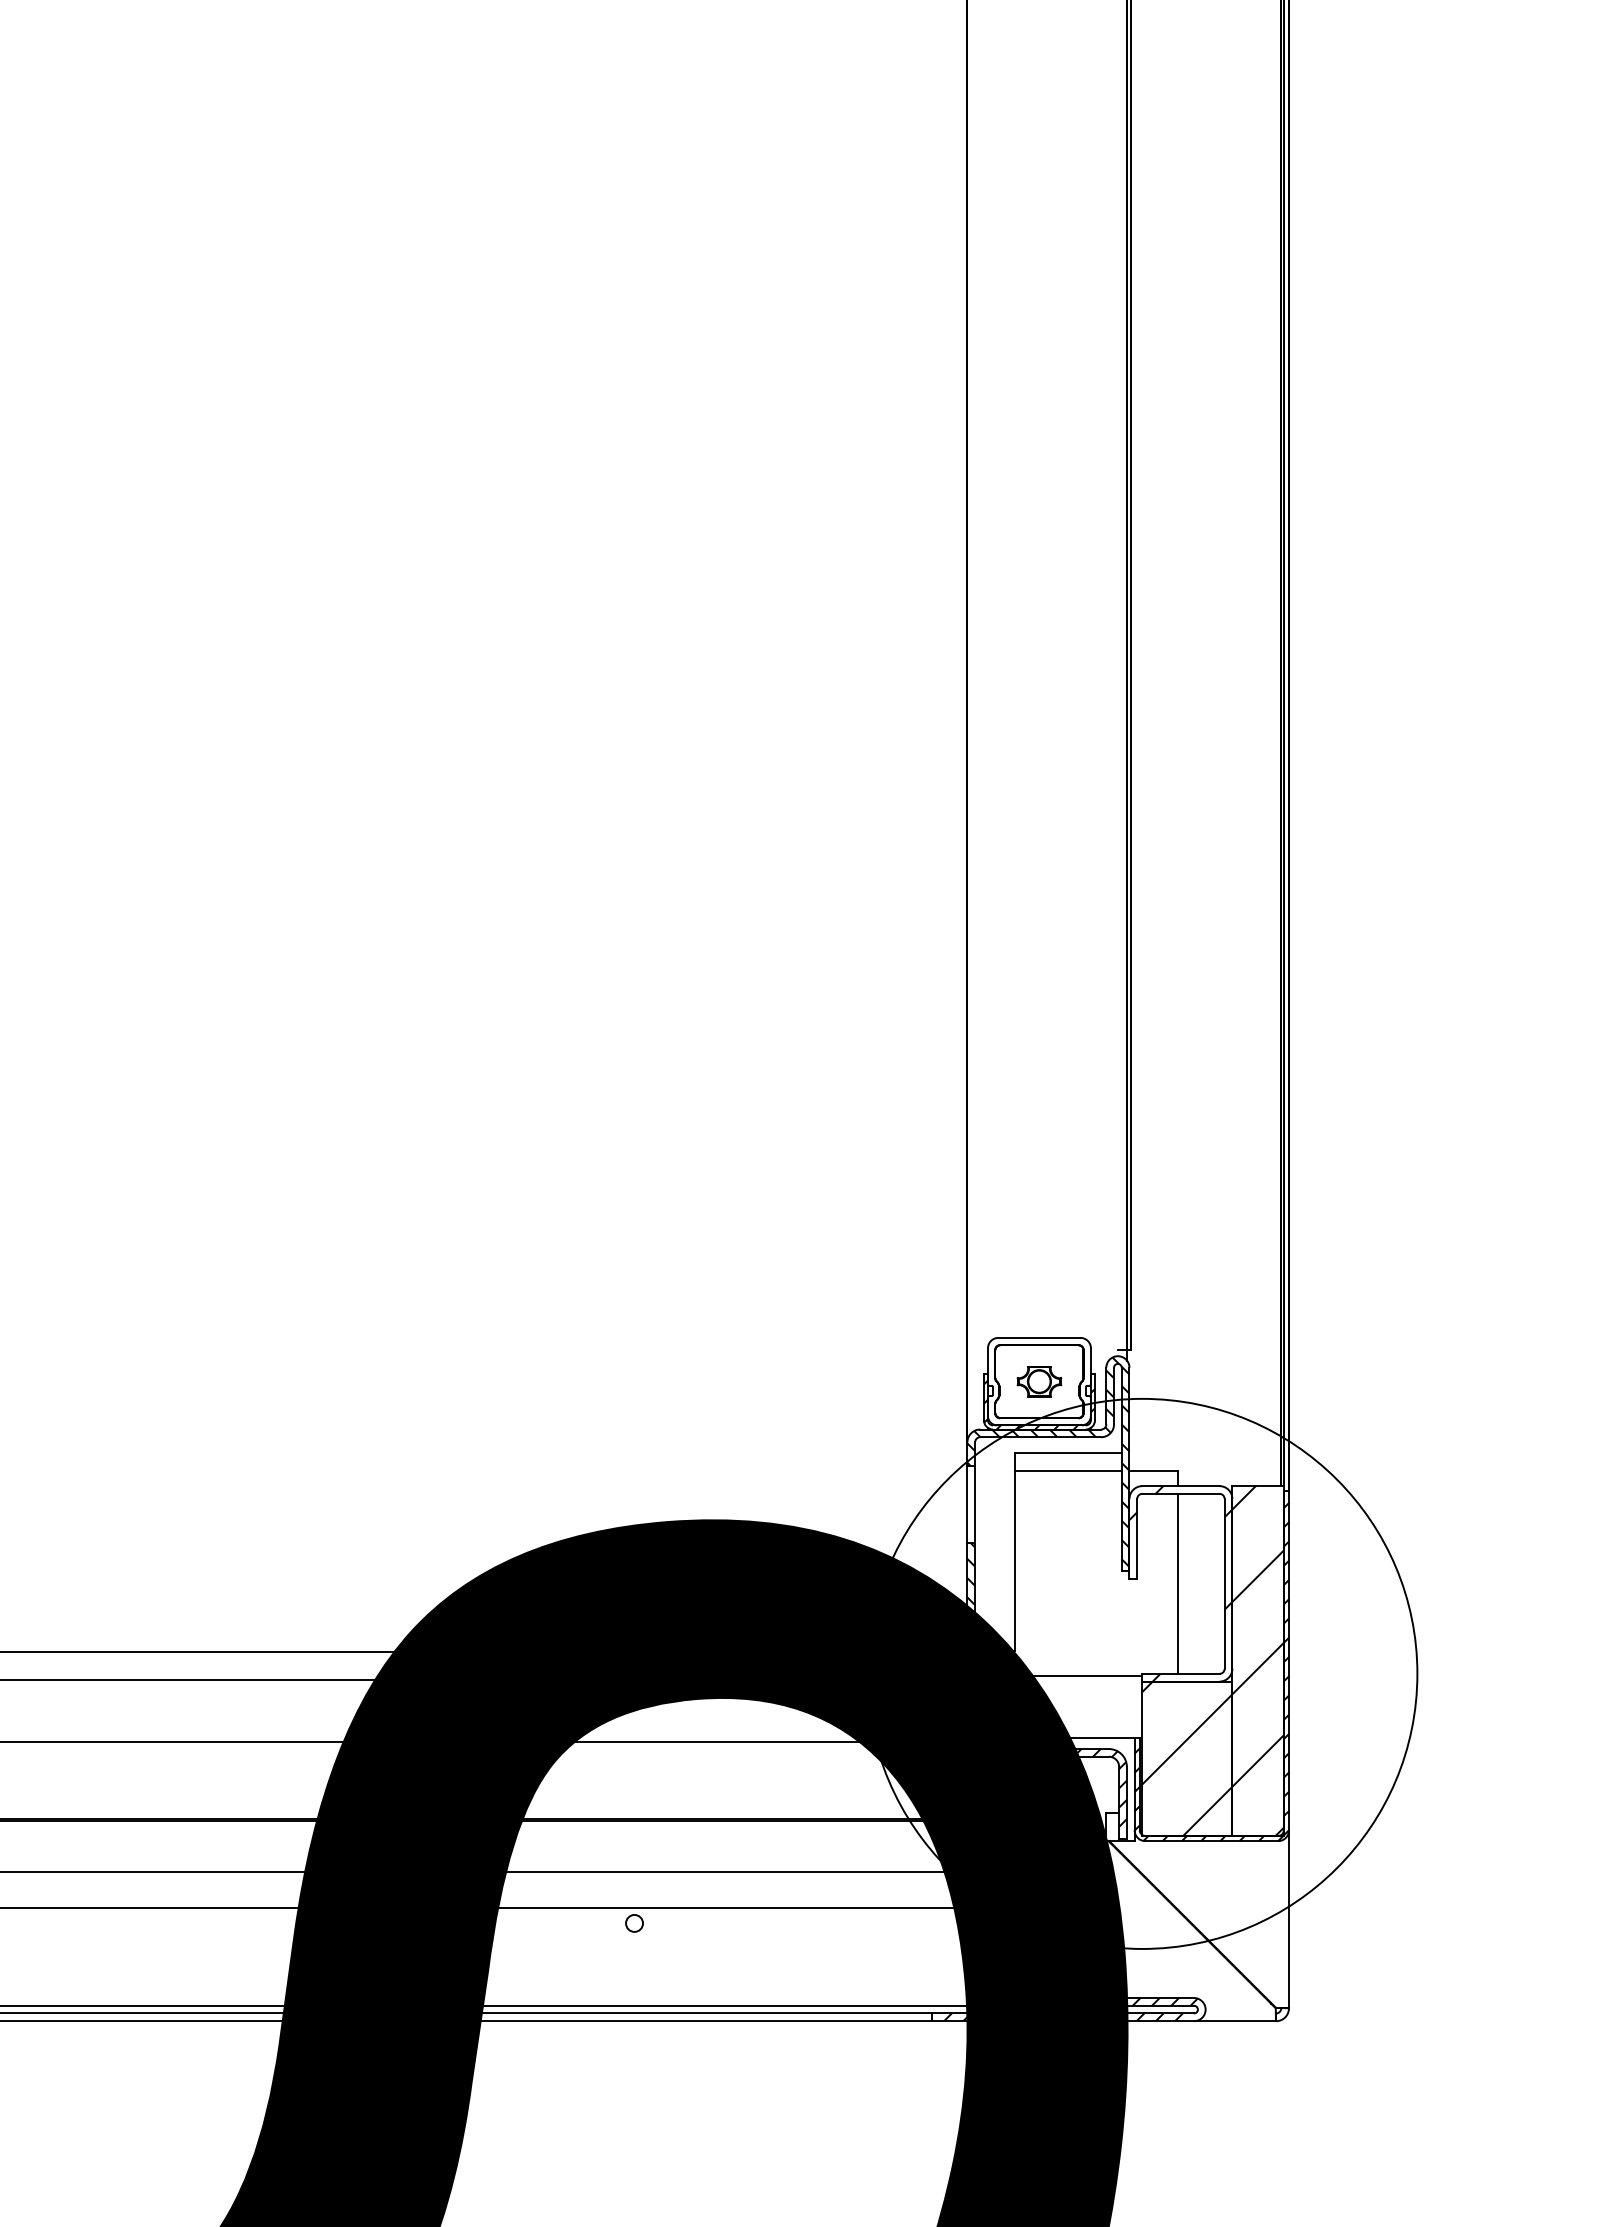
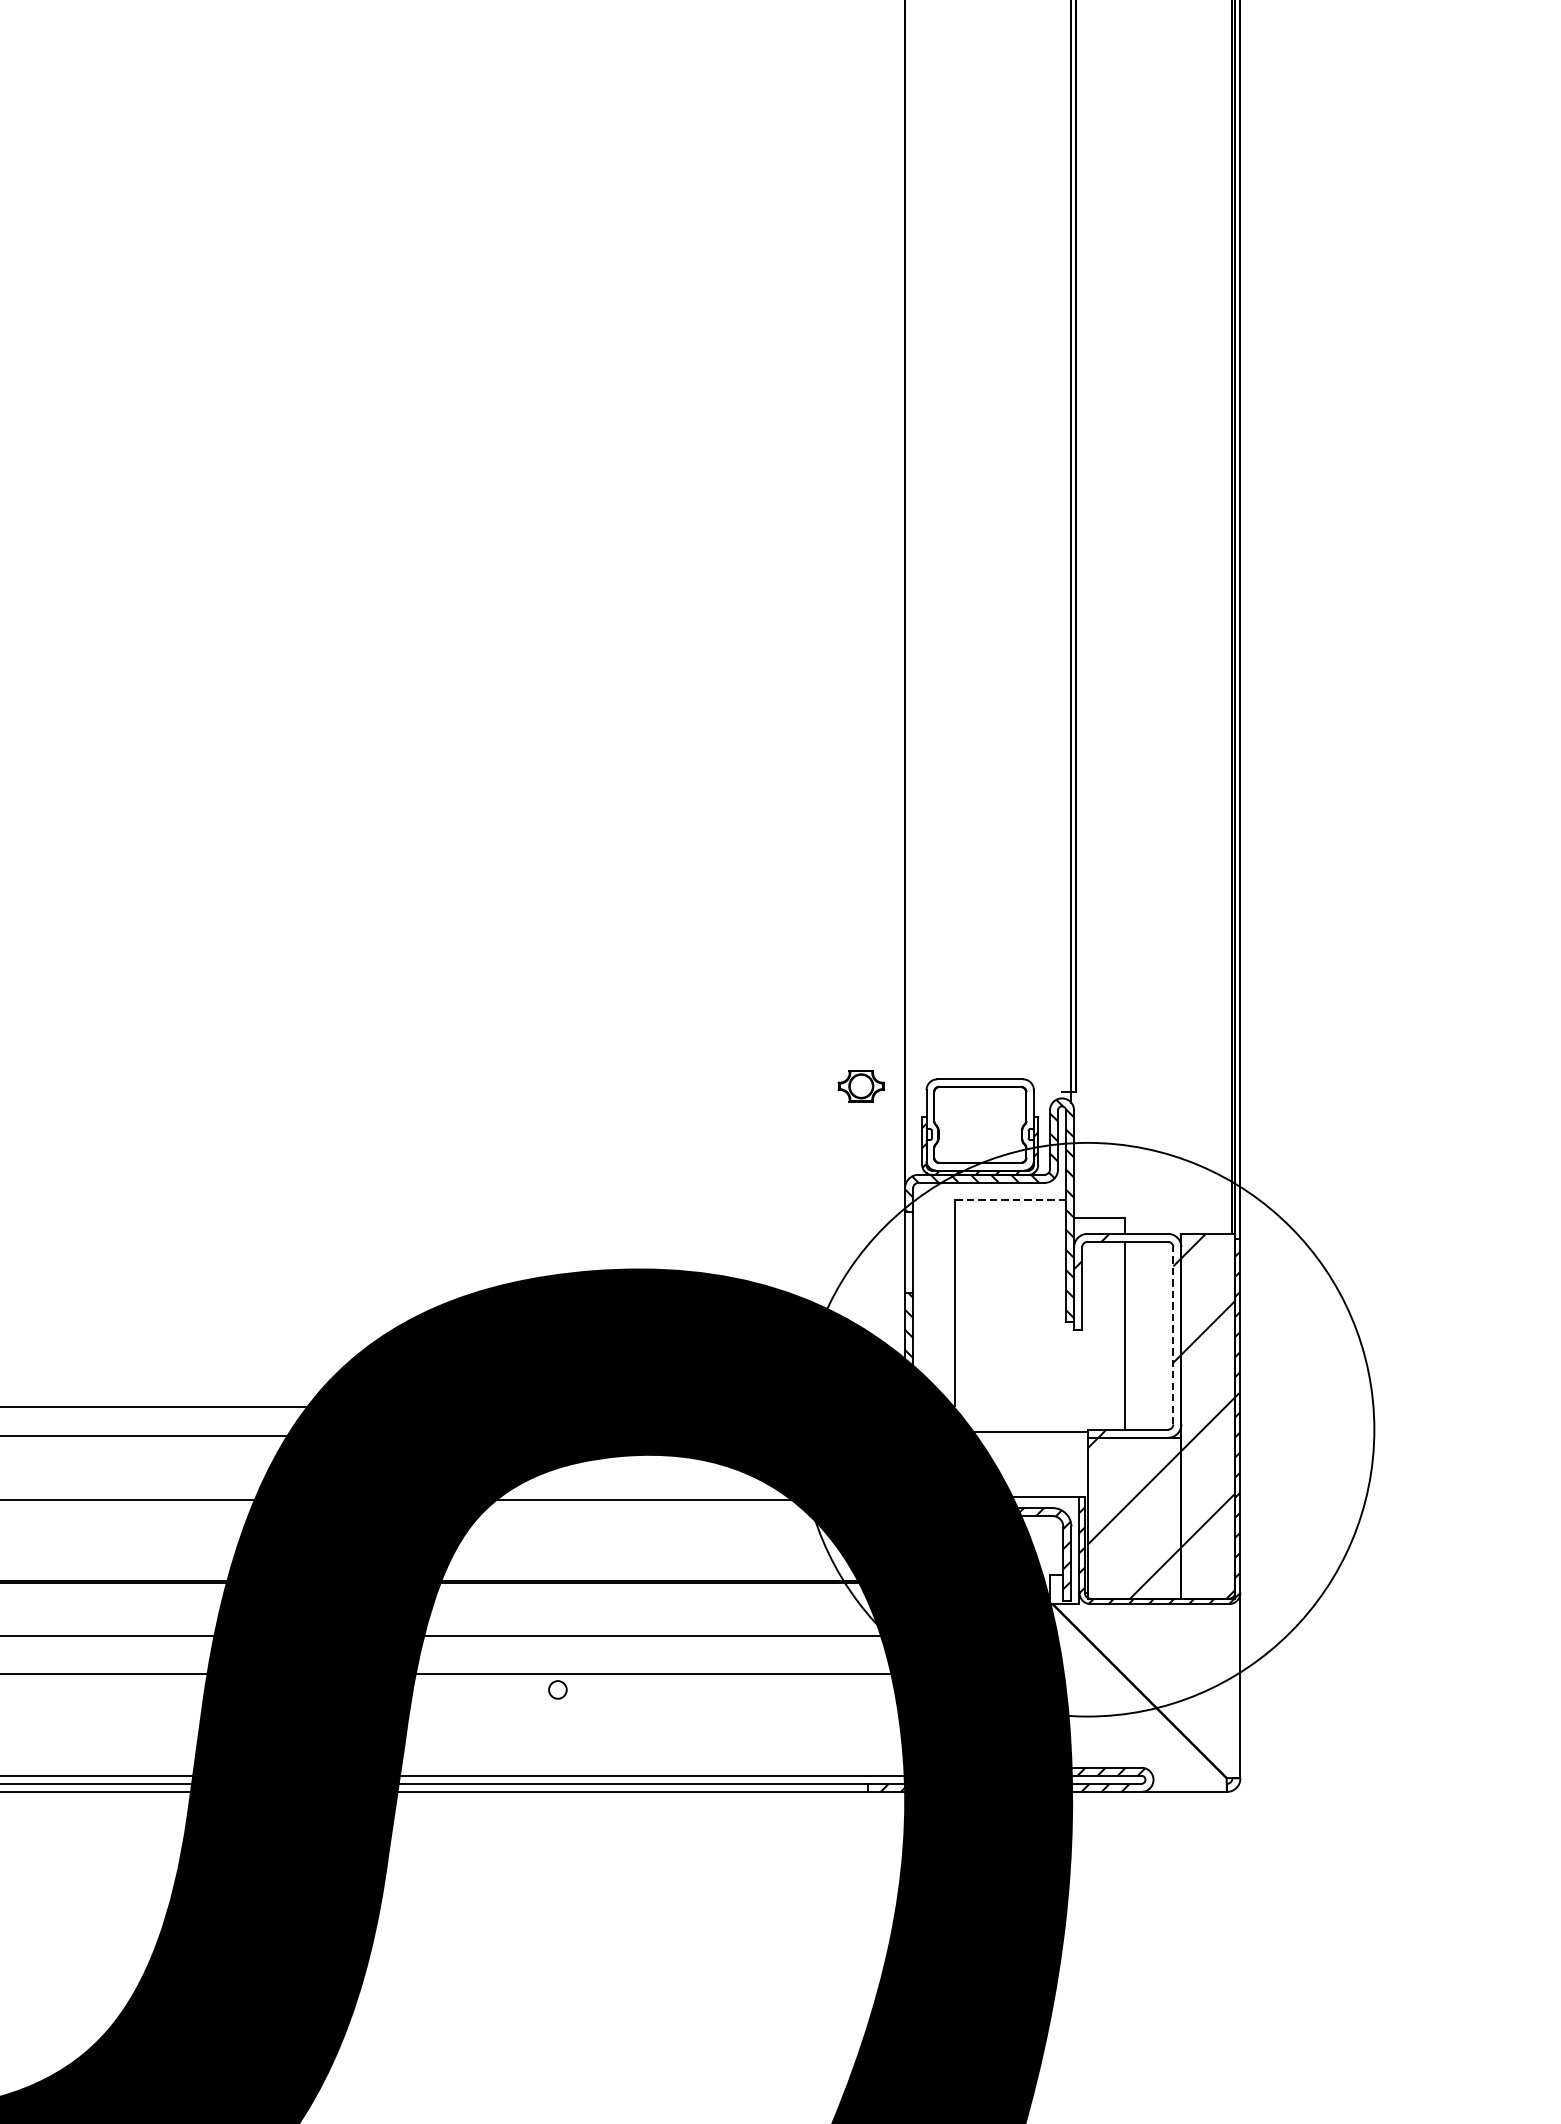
part: (1039, 1381) -> (861, 1086), moved
line: (1067, 1453) -> (1009, 1199), solid -> dashed
line: (1068, 1470) -> (1010, 1217), removed
line: (1224, 1583) -> (1173, 1335), solid -> dashed

